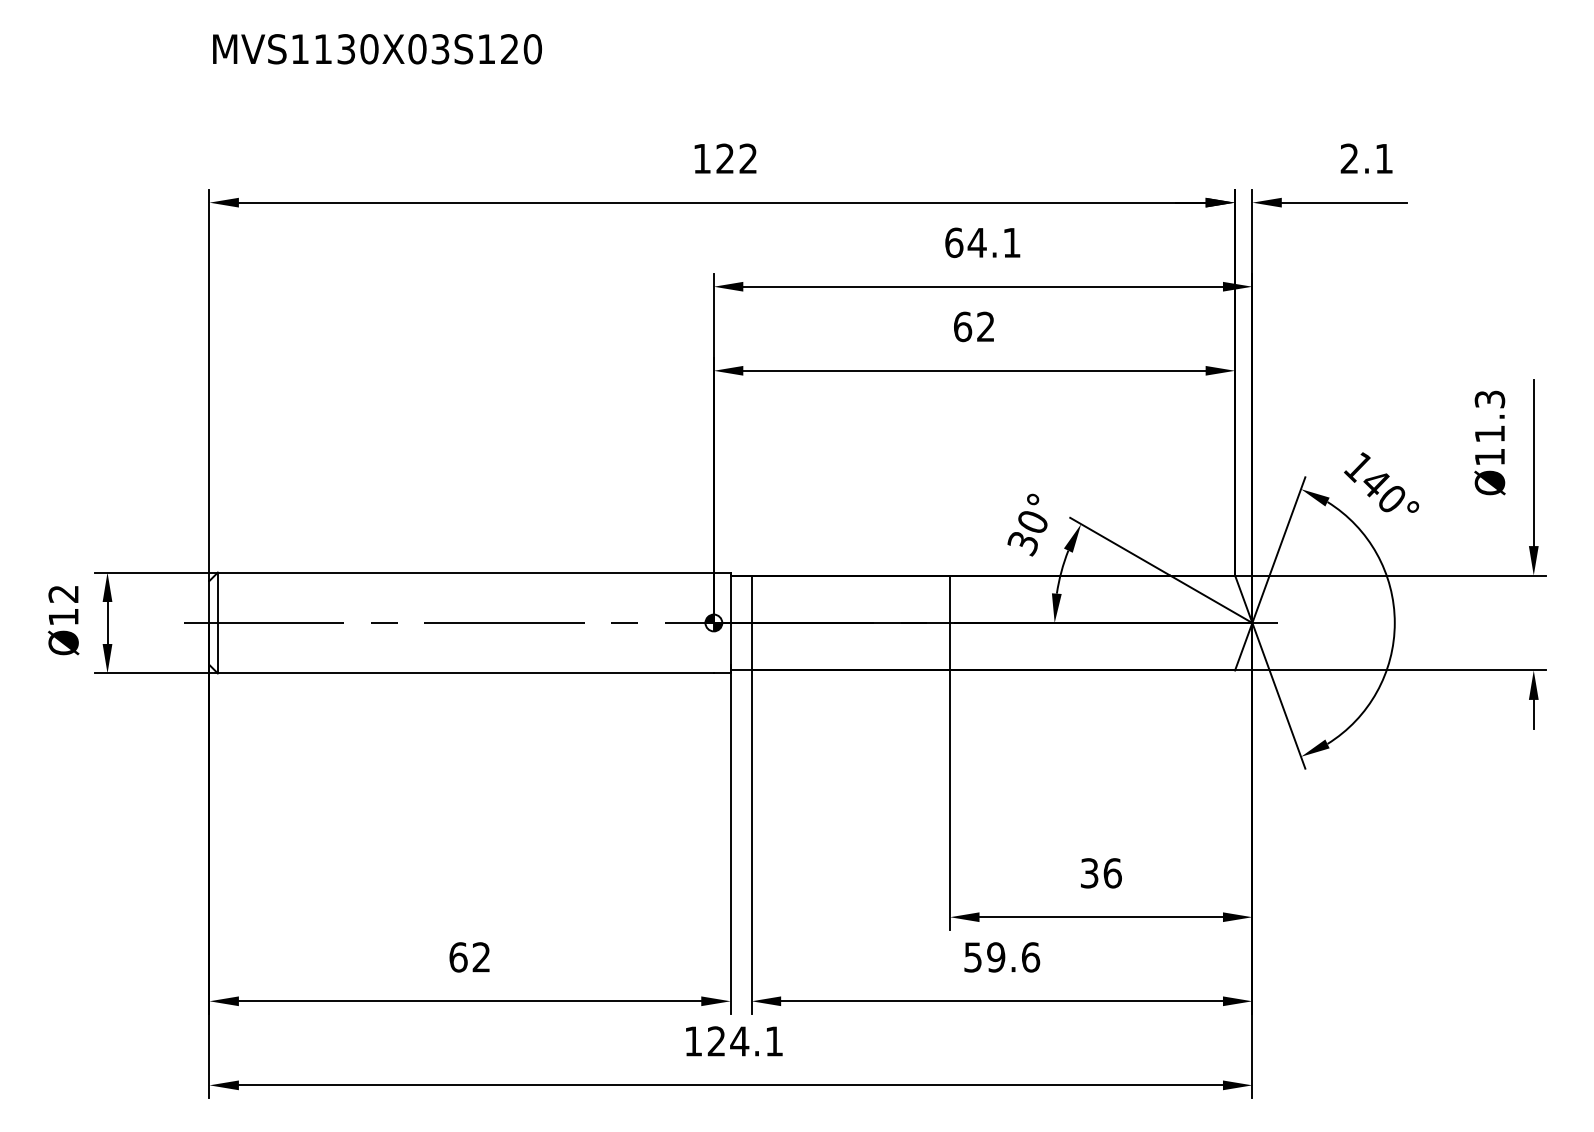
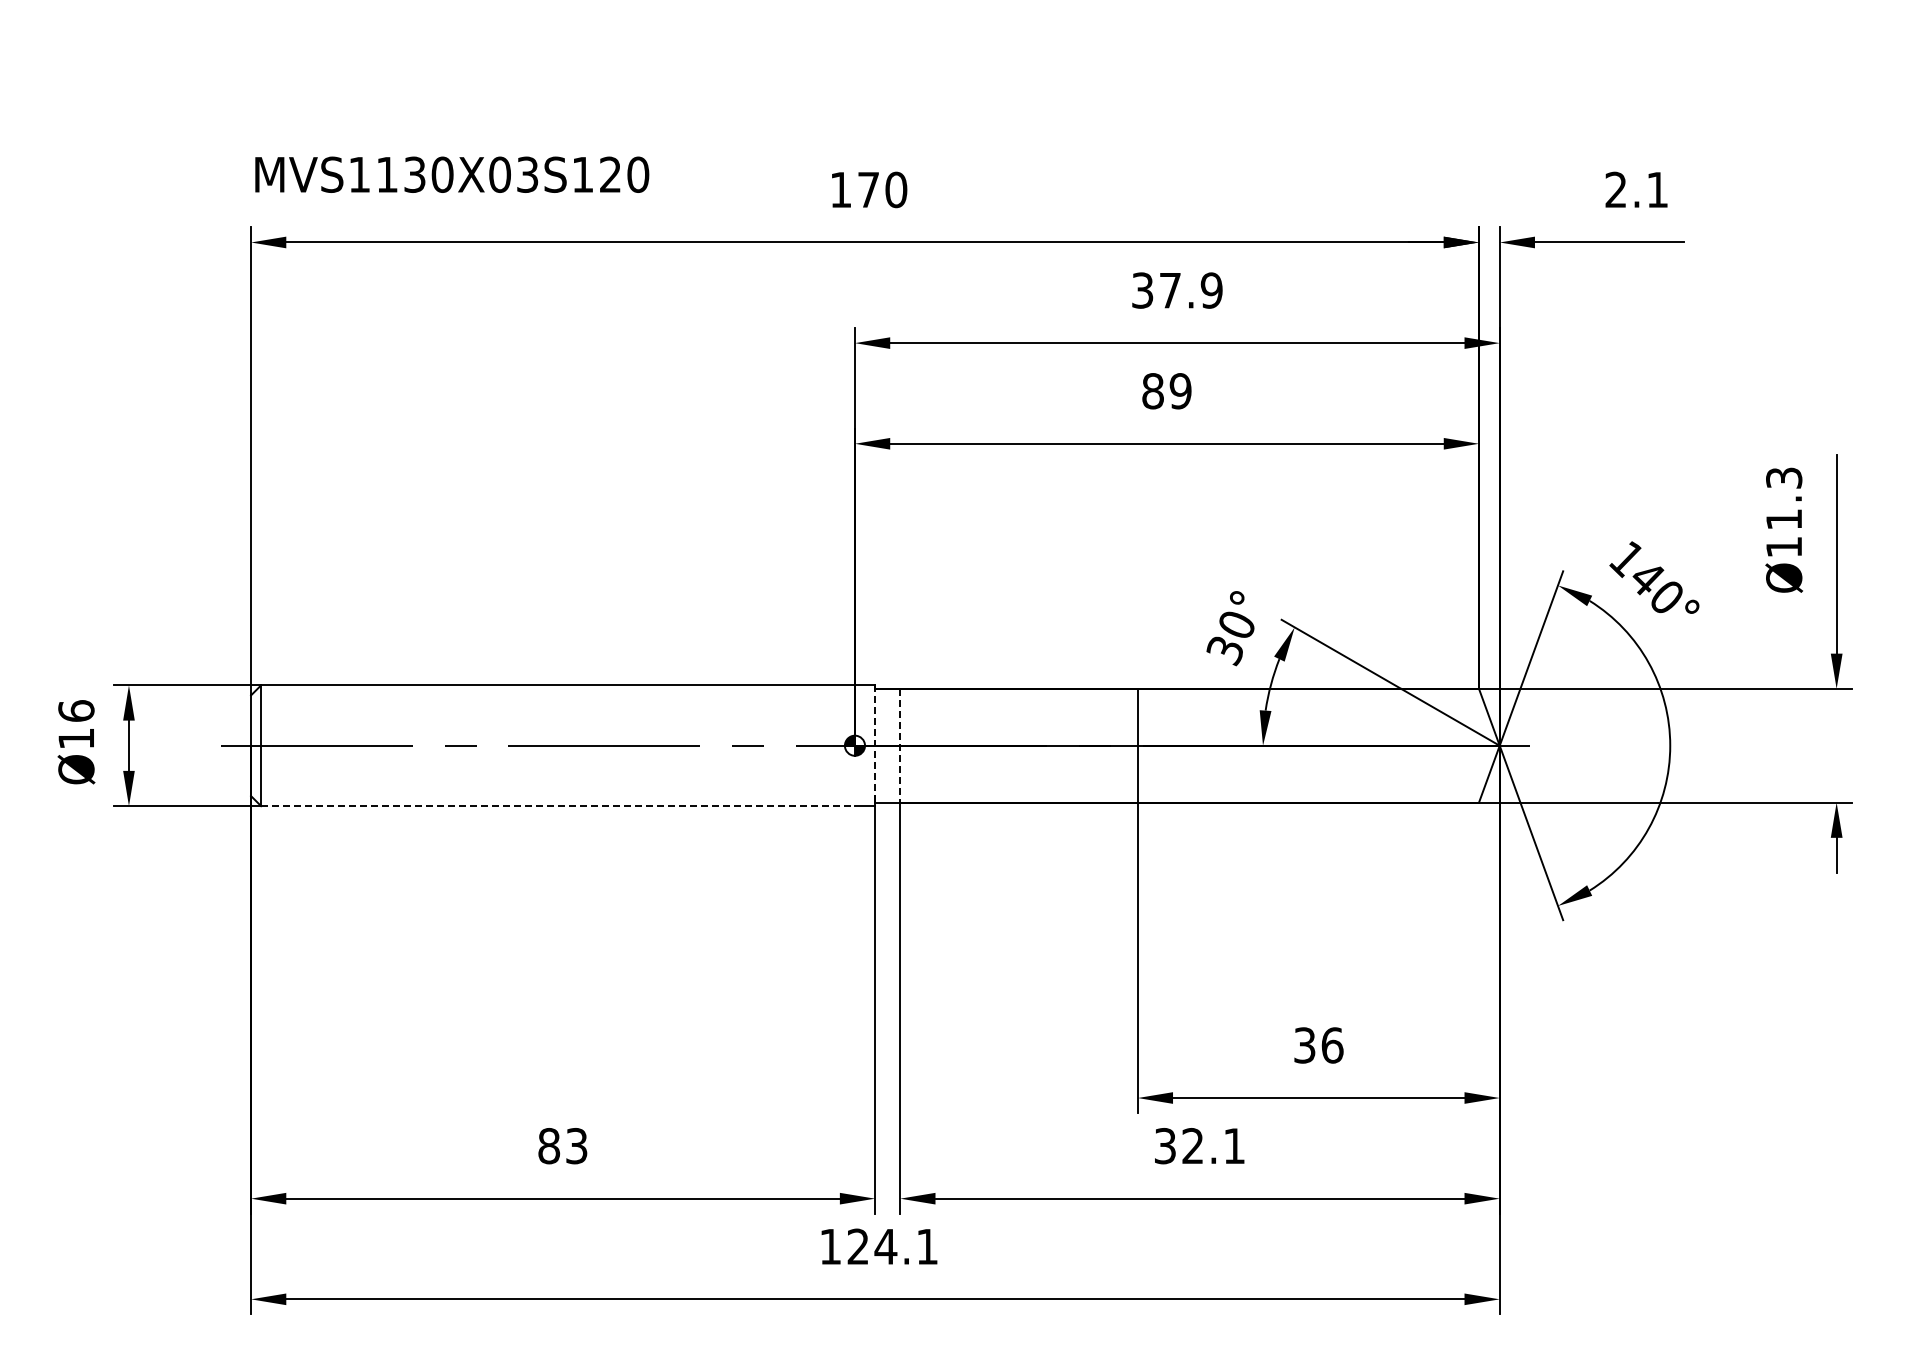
text: (377, 49) -> (452, 174), moved
text: (736, 158) -> (882, 189), 122 -> 170
text: (983, 242) -> (1177, 290), 64.1 -> 37.9
text: (974, 327) -> (1166, 391), 62 -> 89
text: (63, 593) -> (76, 710), Ø12 -> Ø16
line: (751, 622) -> (900, 745), solid -> dashed
line: (731, 623) -> (875, 746), solid -> dashed
line: (466, 673) -> (558, 806), solid -> dashed
text: (469, 957) -> (562, 1146), 62 -> 83
text: (1002, 957) -> (1200, 1146), 59.6 -> 32.1

